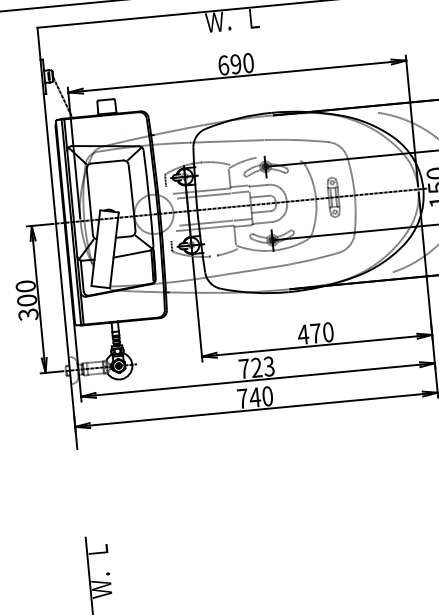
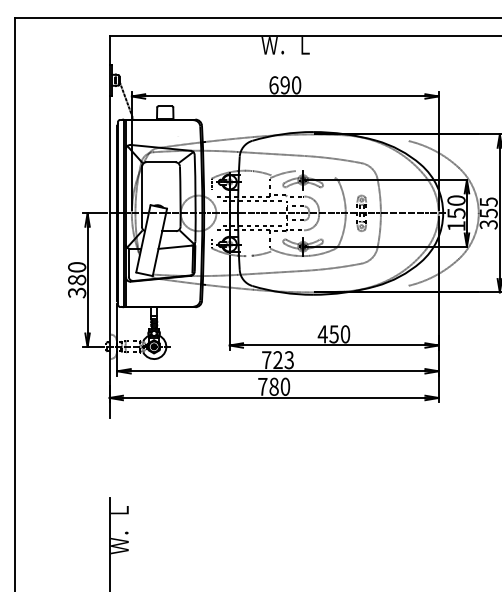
text: (26, 299) -> (76, 279), 300 -> 380
text: (315, 333) -> (333, 334), 470 -> 450
text: (255, 397) -> (274, 386), 740 -> 780

